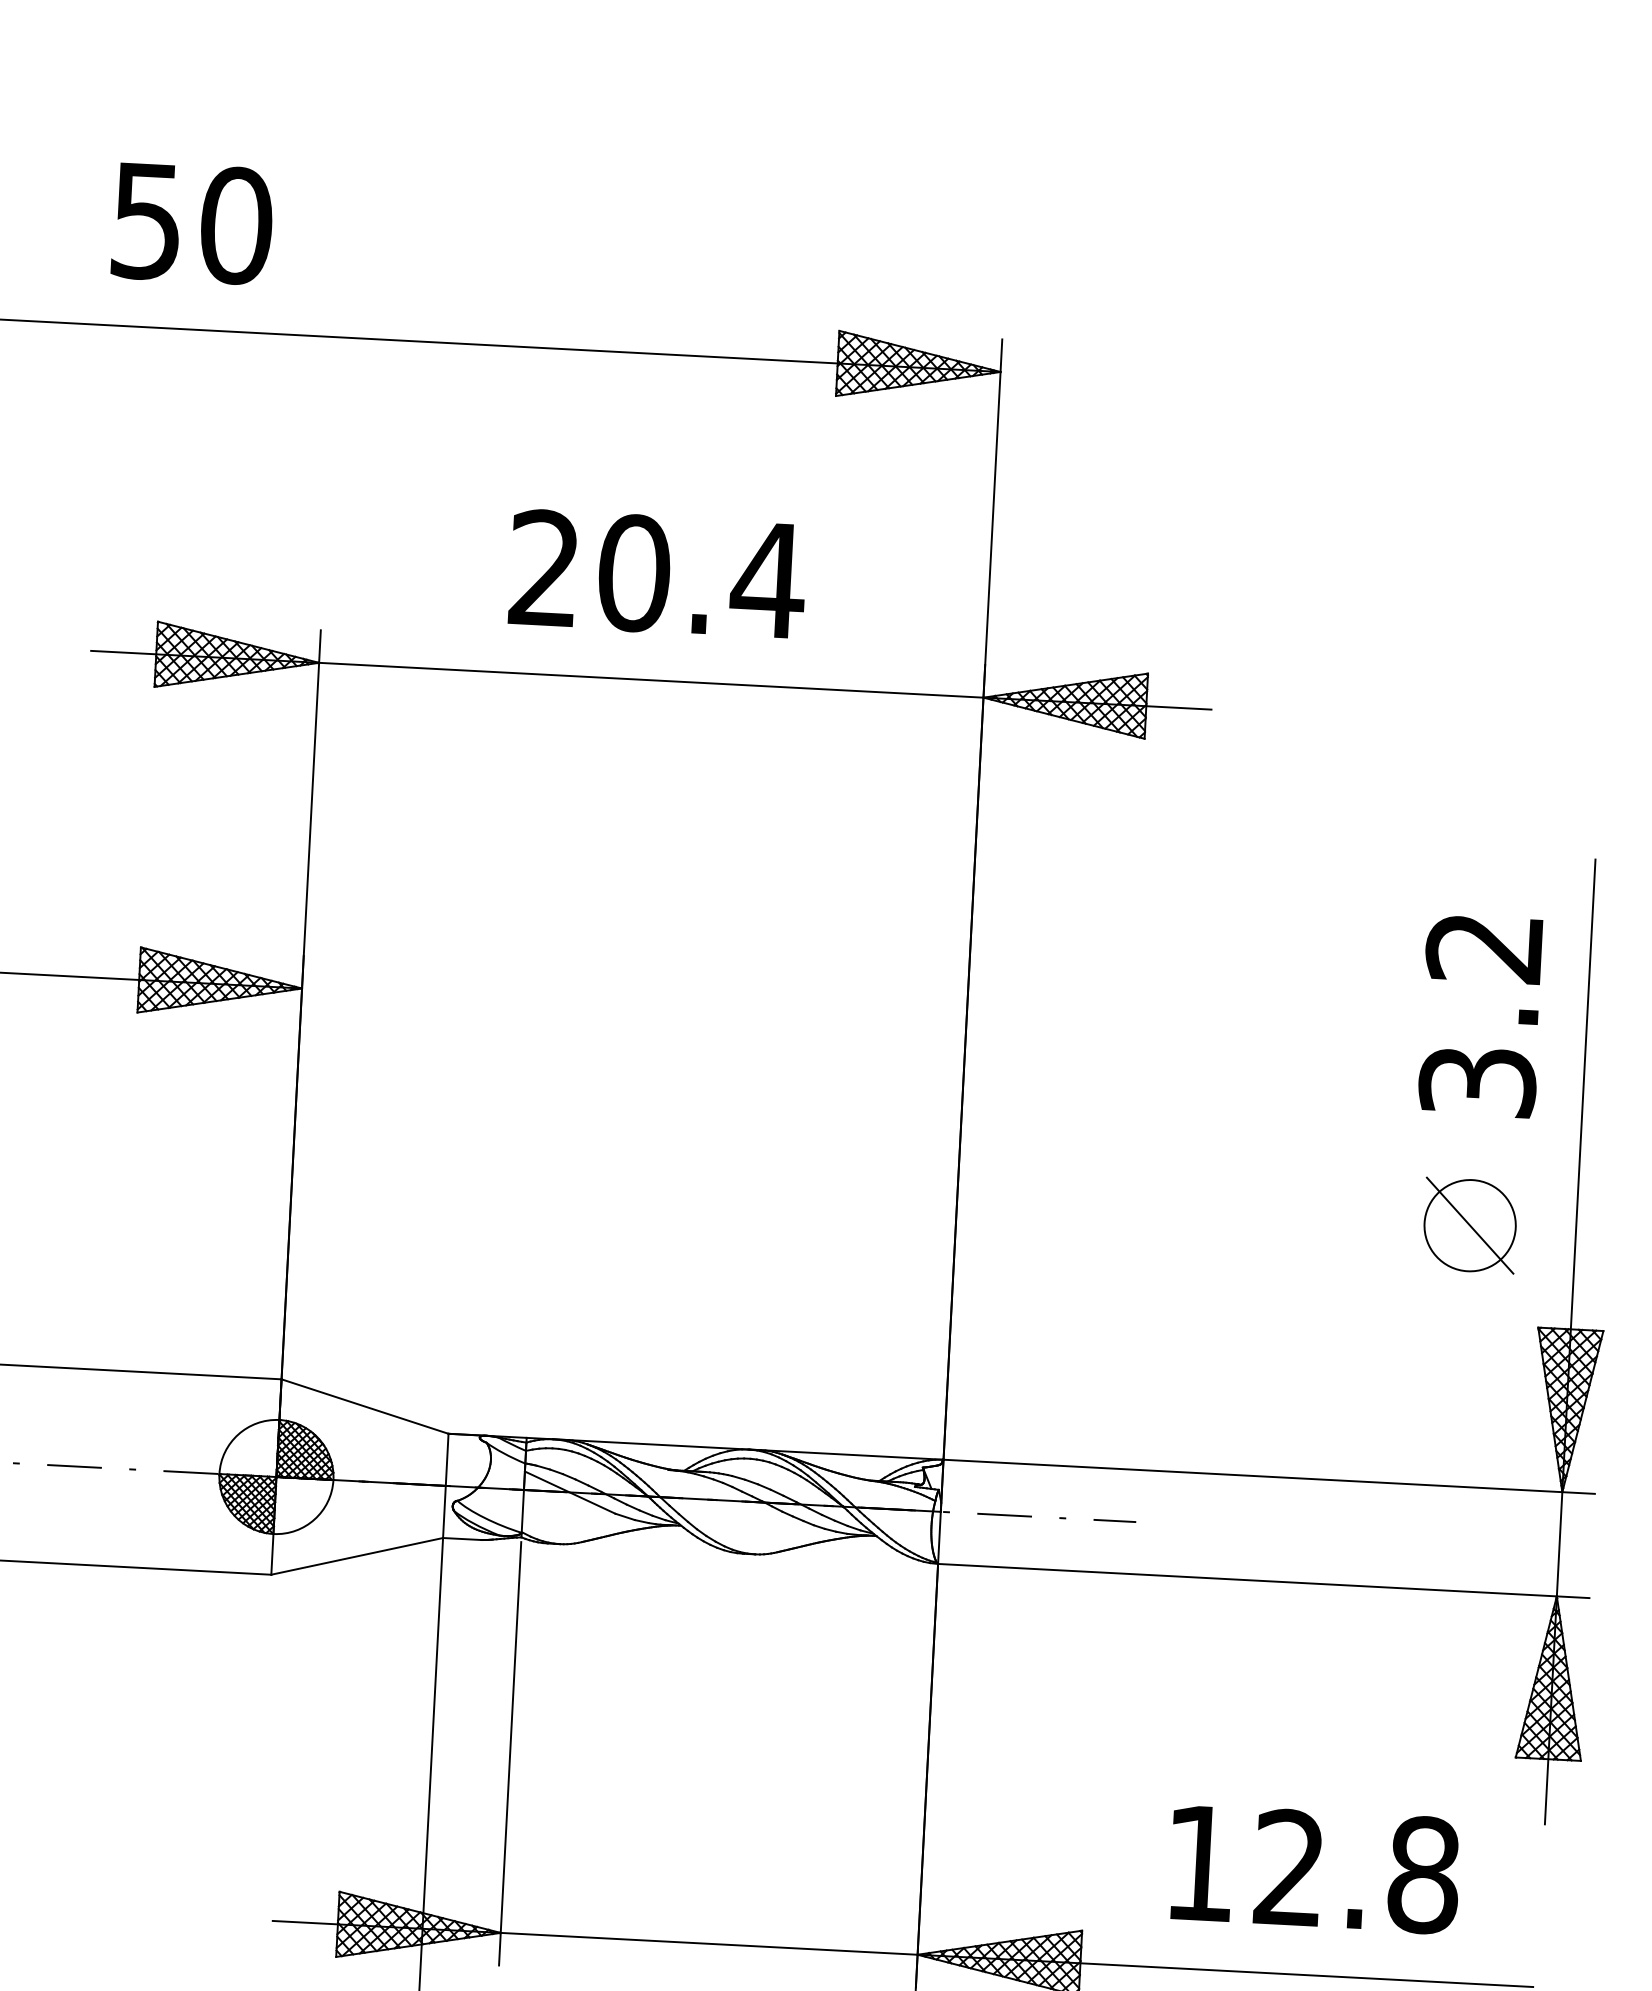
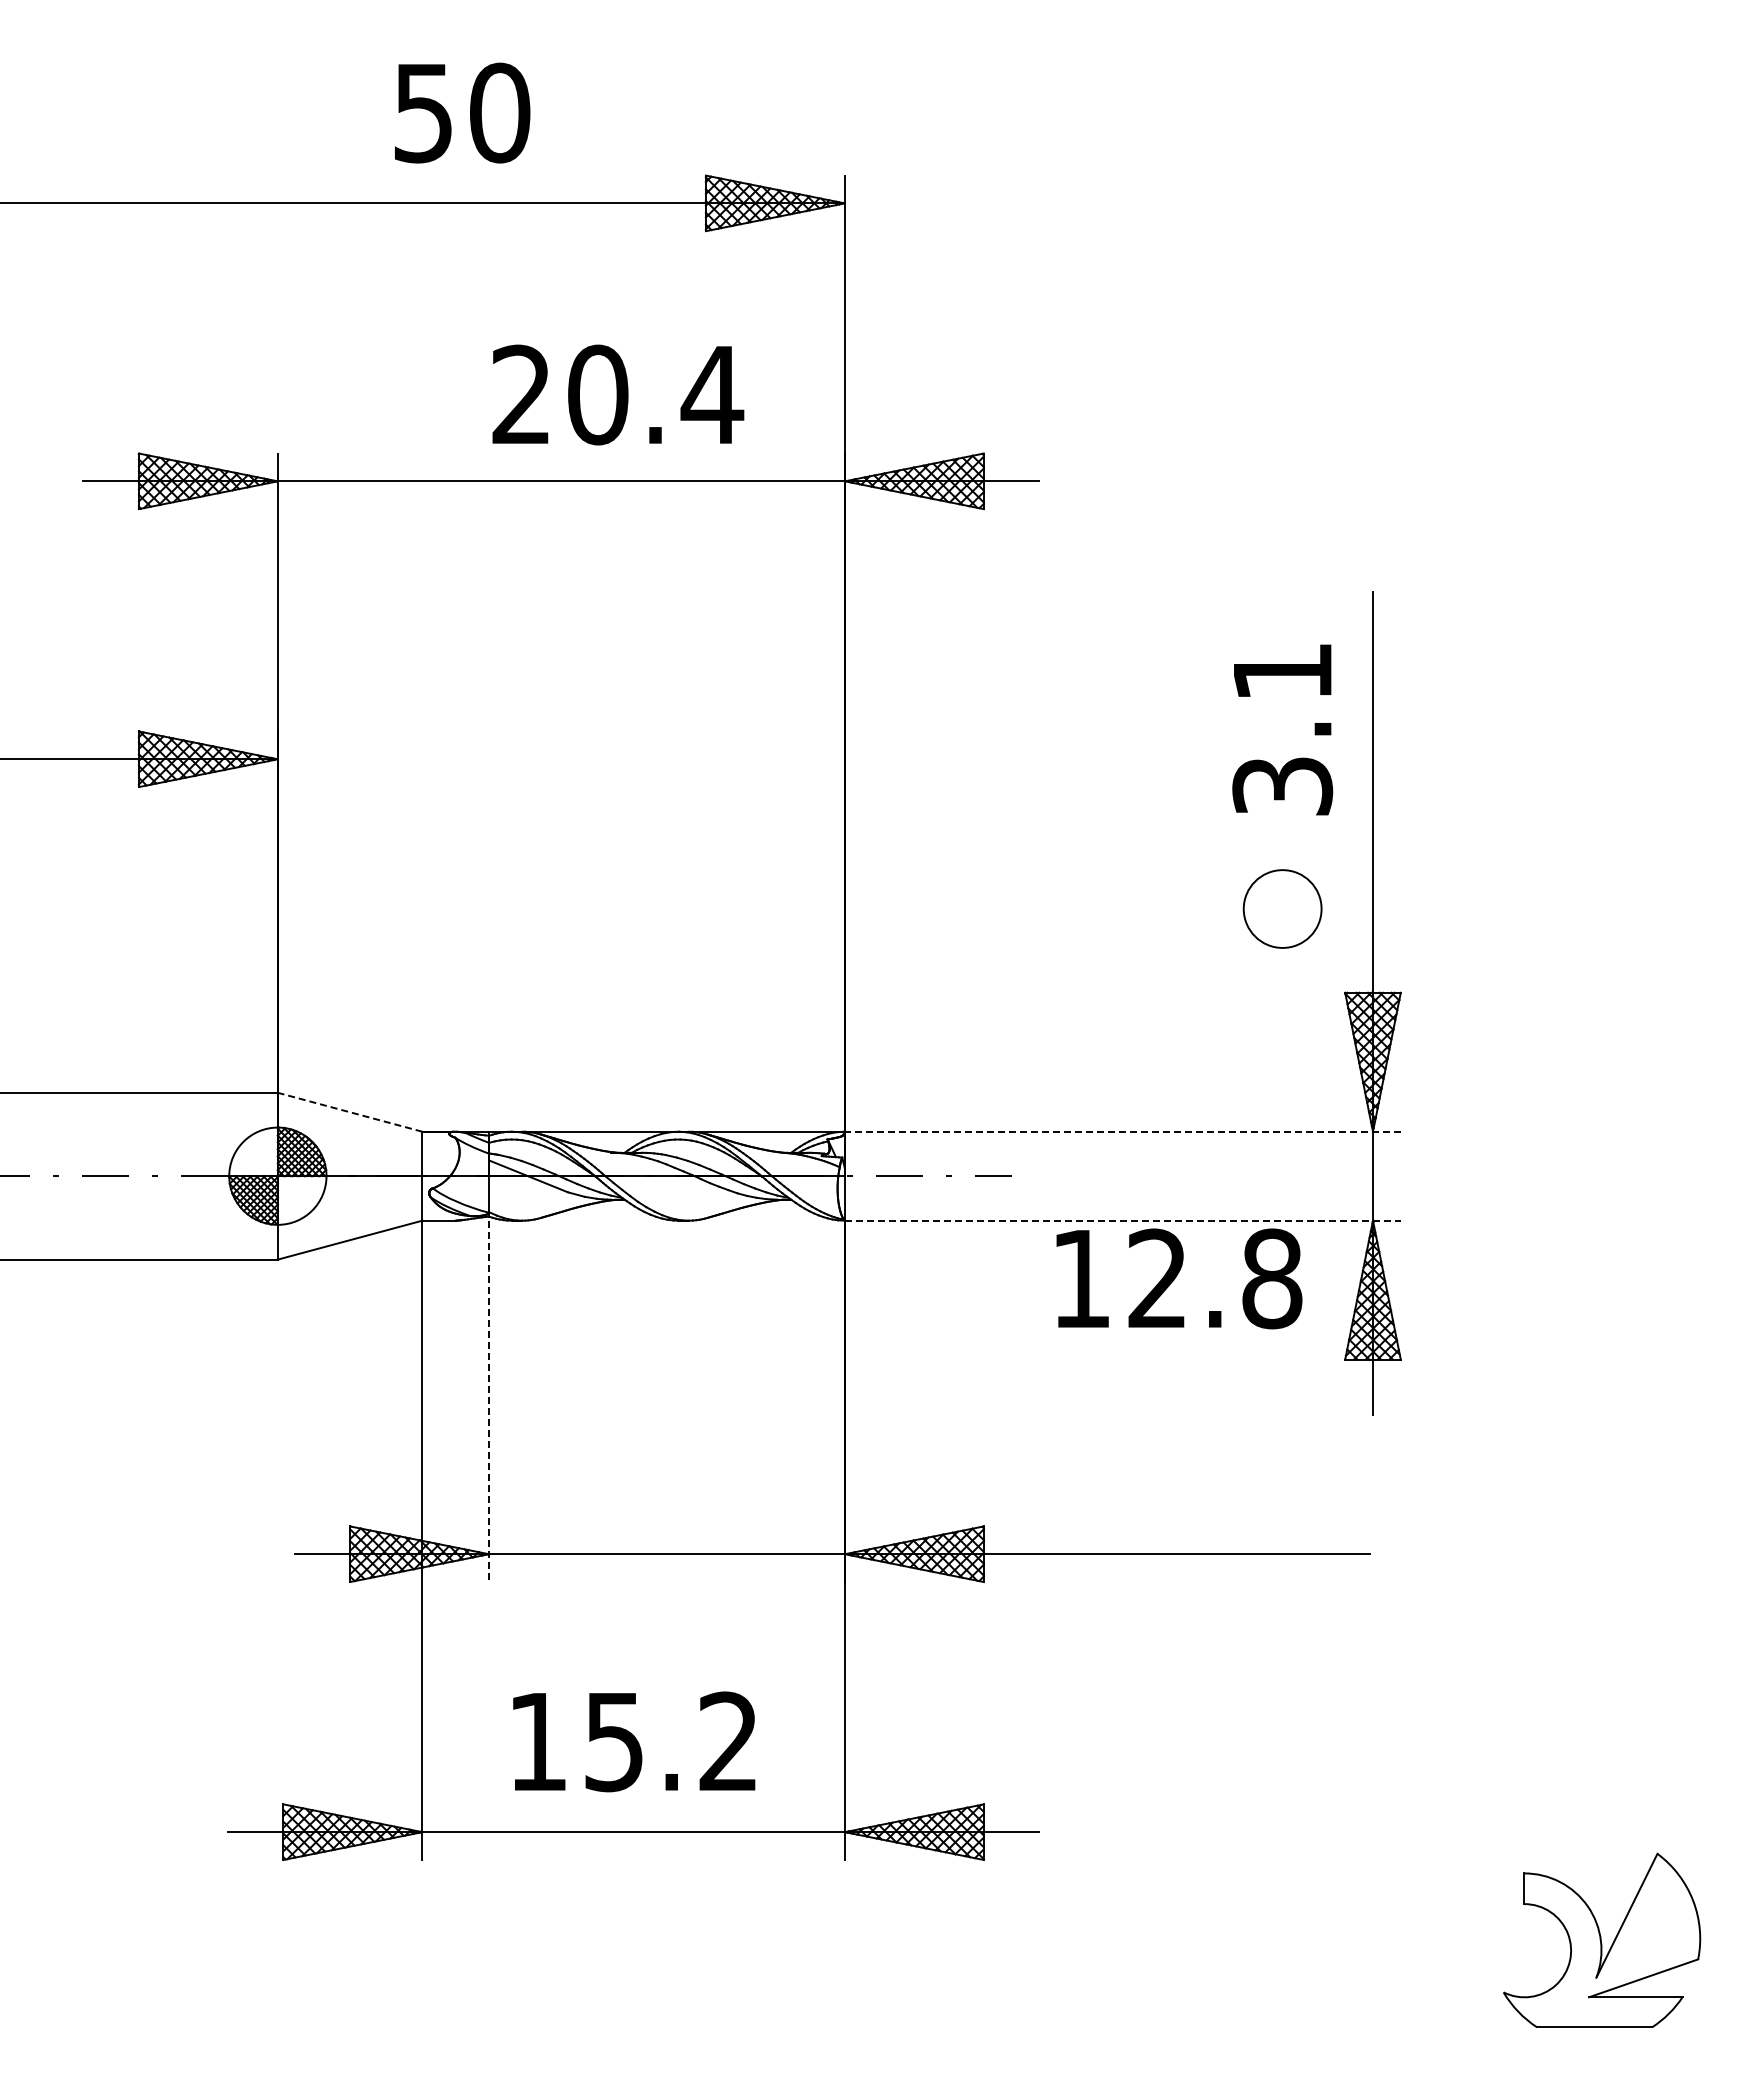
text: (192, 222) -> (462, 112), moved
text: (658, 573) -> (618, 394), moved
text: (1483, 948) -> (1281, 672), 3.2 -> 3.1
line: (1469, 1225) -> (1282, 908), removed
line: (365, 1406) -> (350, 1112), solid -> dashed
line: (1268, 1476) -> (1122, 1131), solid -> dashed
line: (1263, 1580) -> (1122, 1220), solid -> dashed
line: (510, 1753) -> (489, 1401), solid -> dashed
text: (1315, 1869) -> (1179, 1278), moved

